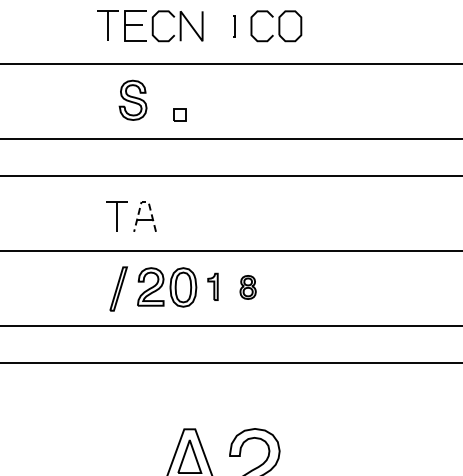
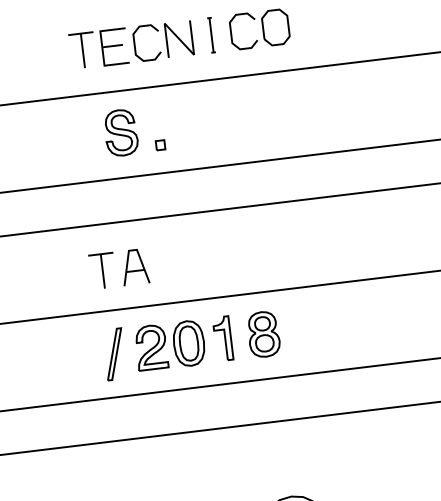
part: (234, 25) -> (211, 34), size x1.43
part: (150, 26) -> (132, 45), moved
part: (132, 99) -> (120, 131), moved
part: (179, 114) -> (160, 144), size x0.62
line: (144, 201) -> (132, 249), dashed -> solid
part: (212, 286) -> (222, 338), size x1.43
part: (247, 287) -> (262, 334), size x1.67

